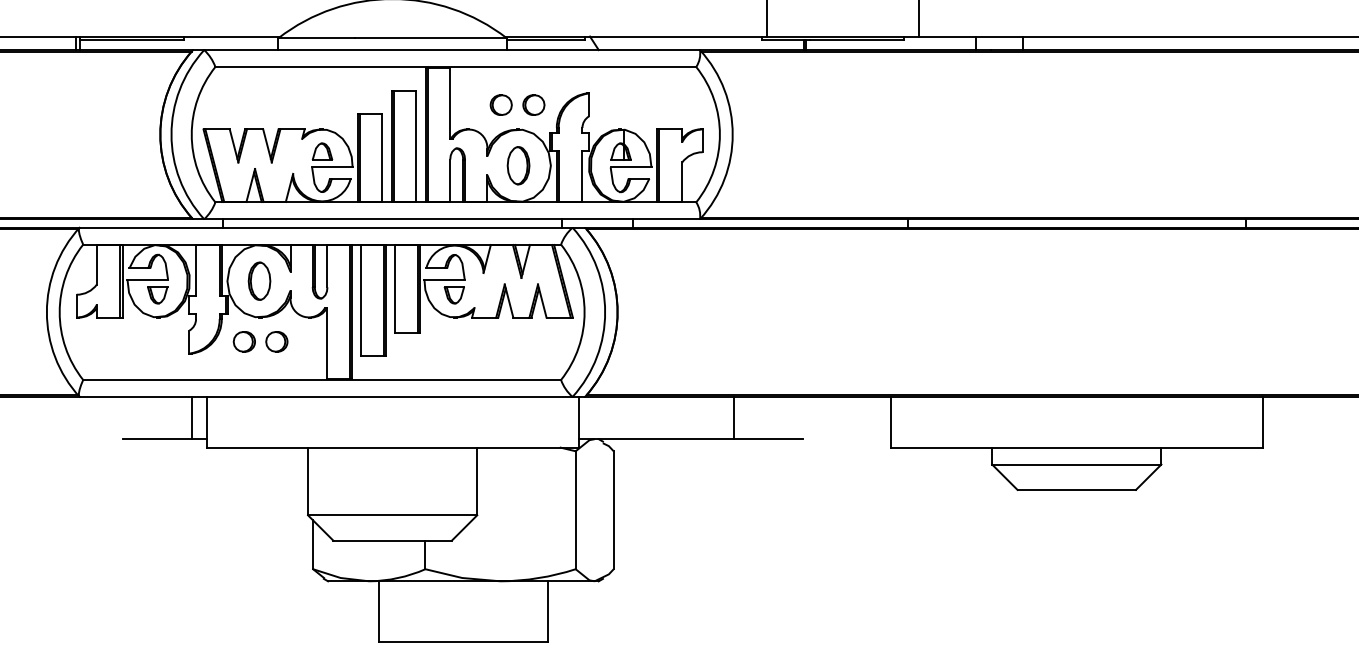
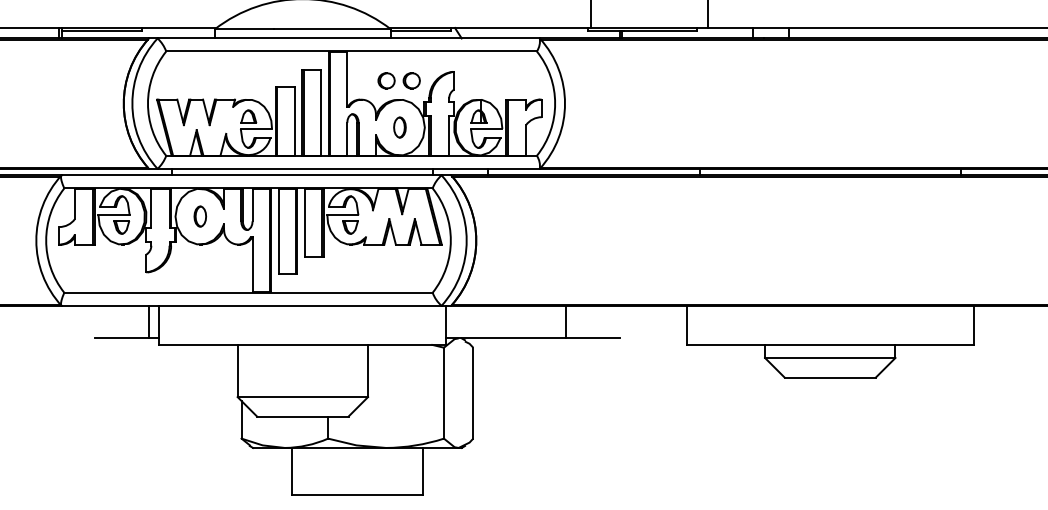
part: (517, 165) -> (399, 127), size x0.7
part: (259, 281) -> (200, 216), size x0.7
part: (259, 340) -> (200, 262), removed

